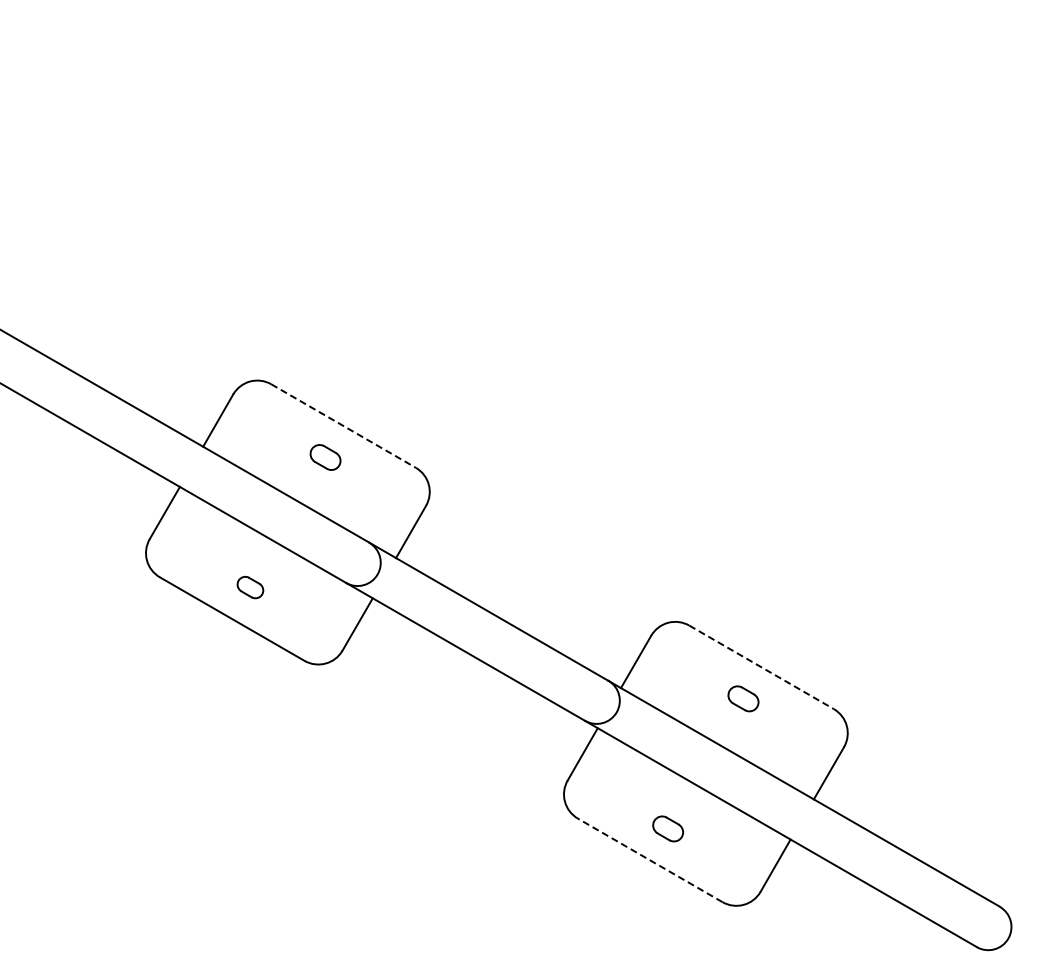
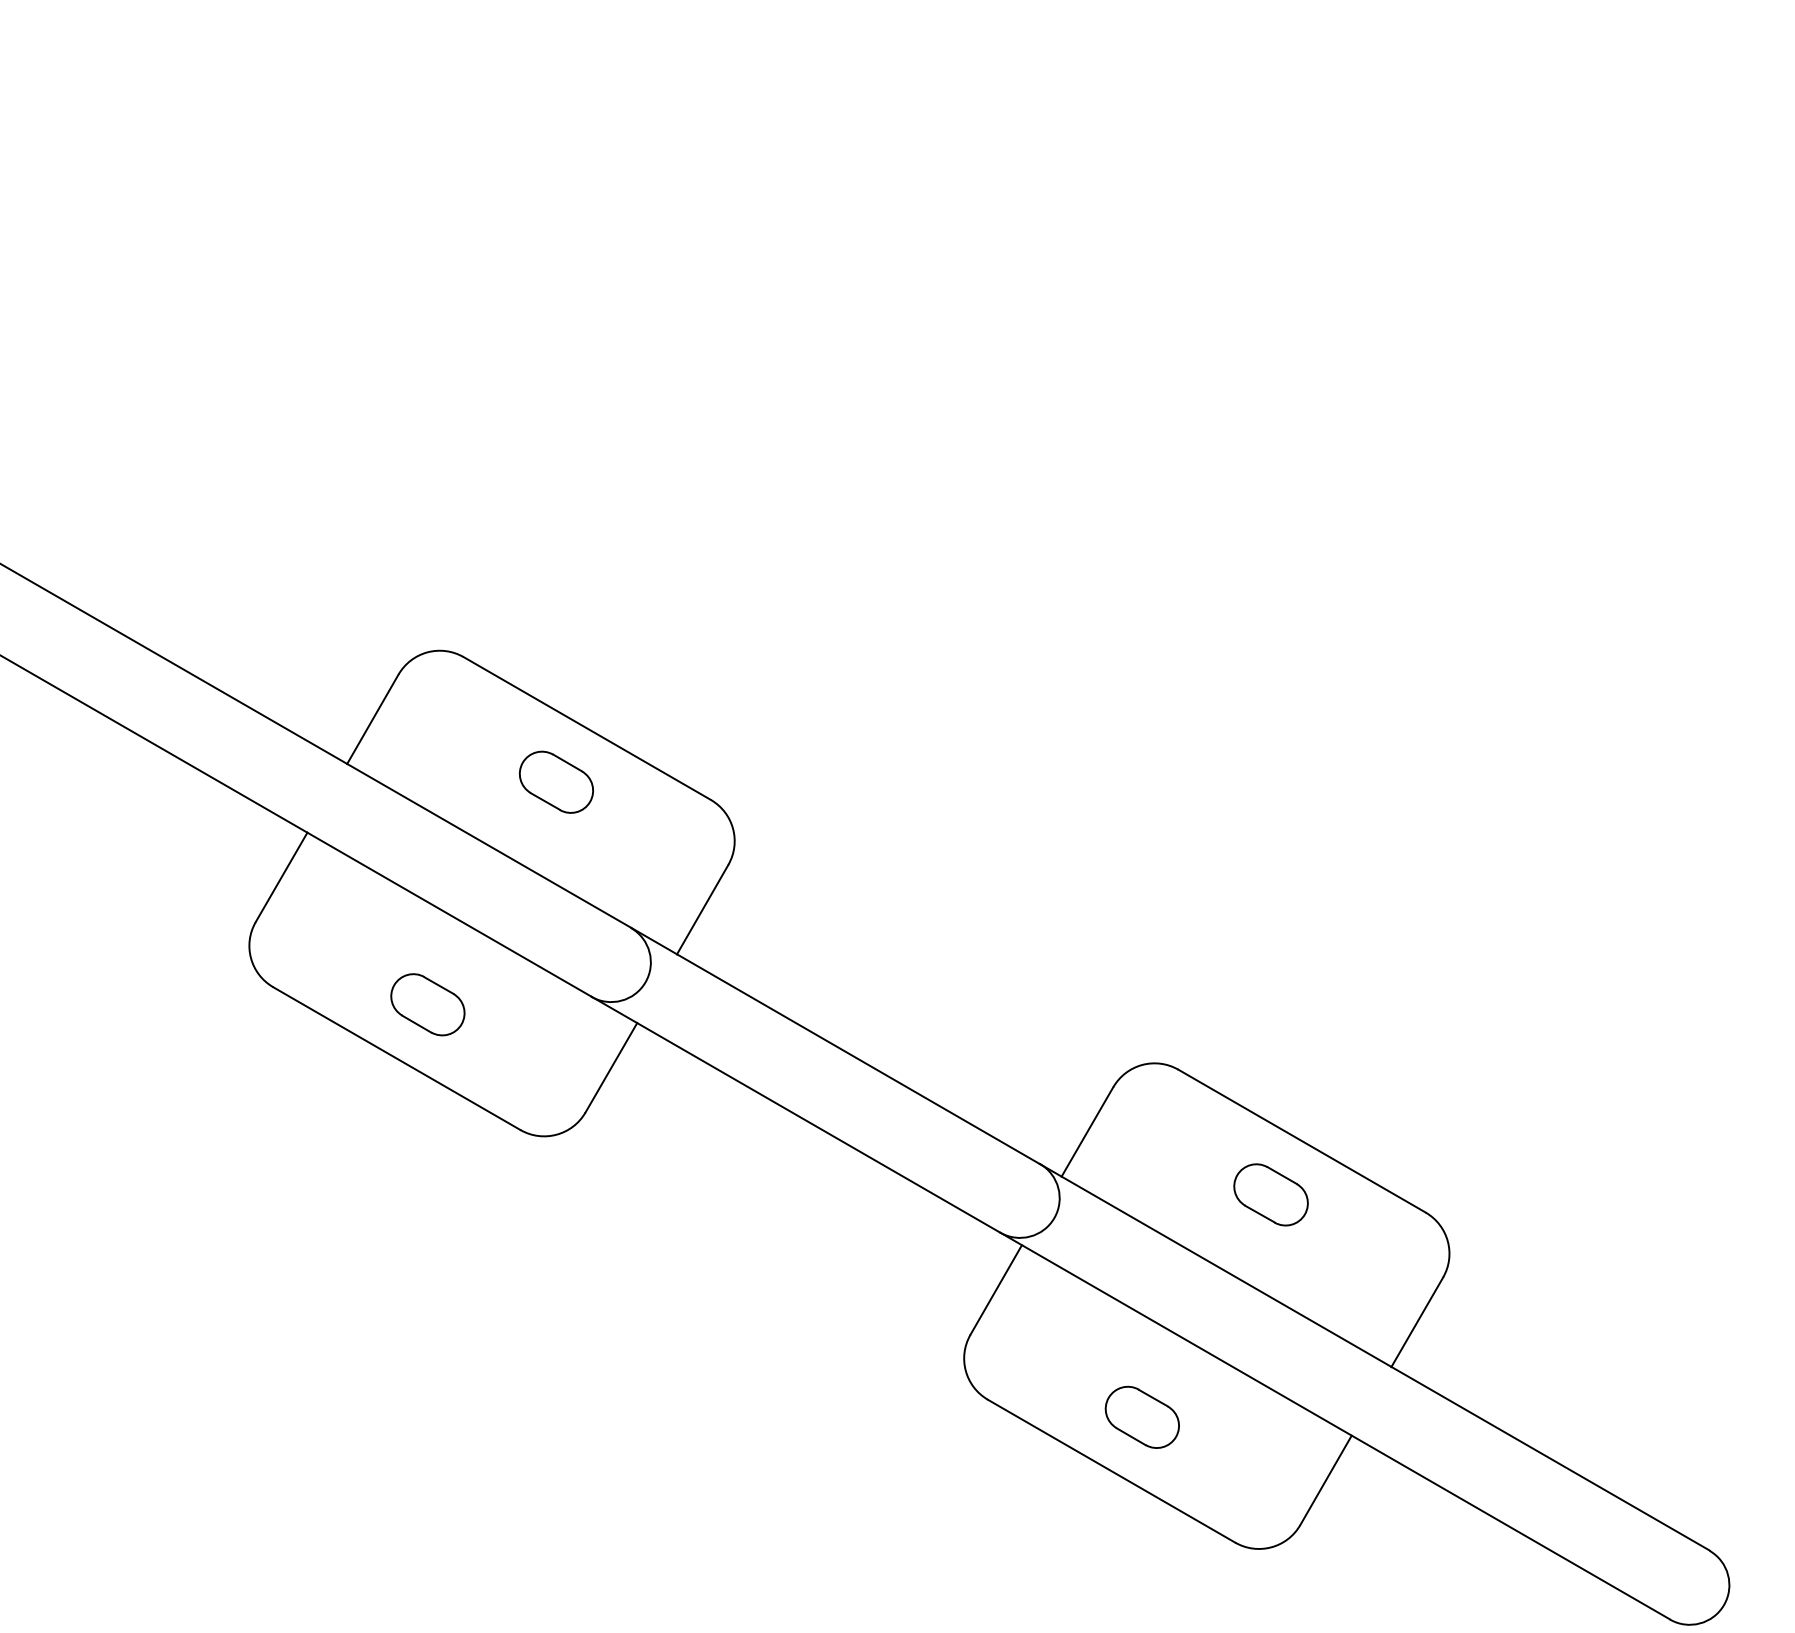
line: (344, 426) -> (588, 729), dashed -> solid
part: (325, 457) -> (556, 782), size x1.43
part: (250, 587) -> (428, 1004), size x1.67
line: (762, 667) -> (1303, 1141), dashed -> solid
part: (743, 698) -> (1271, 1194), size x1.43
part: (667, 828) -> (1141, 1416), size x1.43
line: (649, 860) -> (1110, 1471), dashed -> solid

